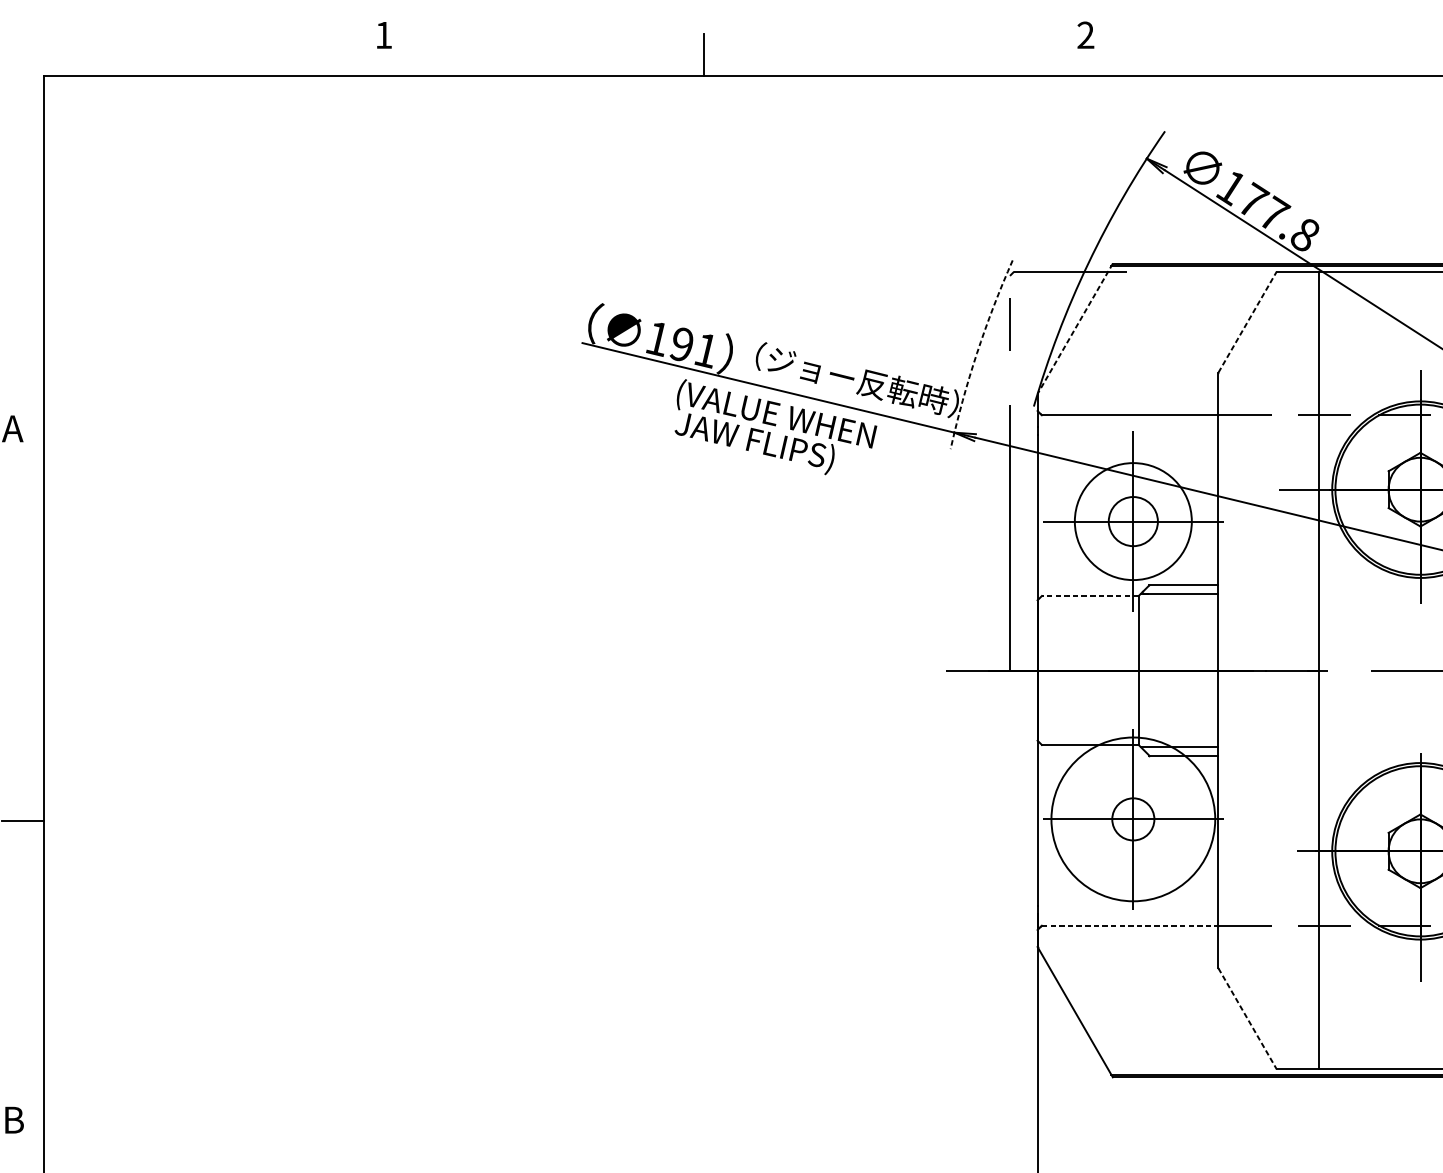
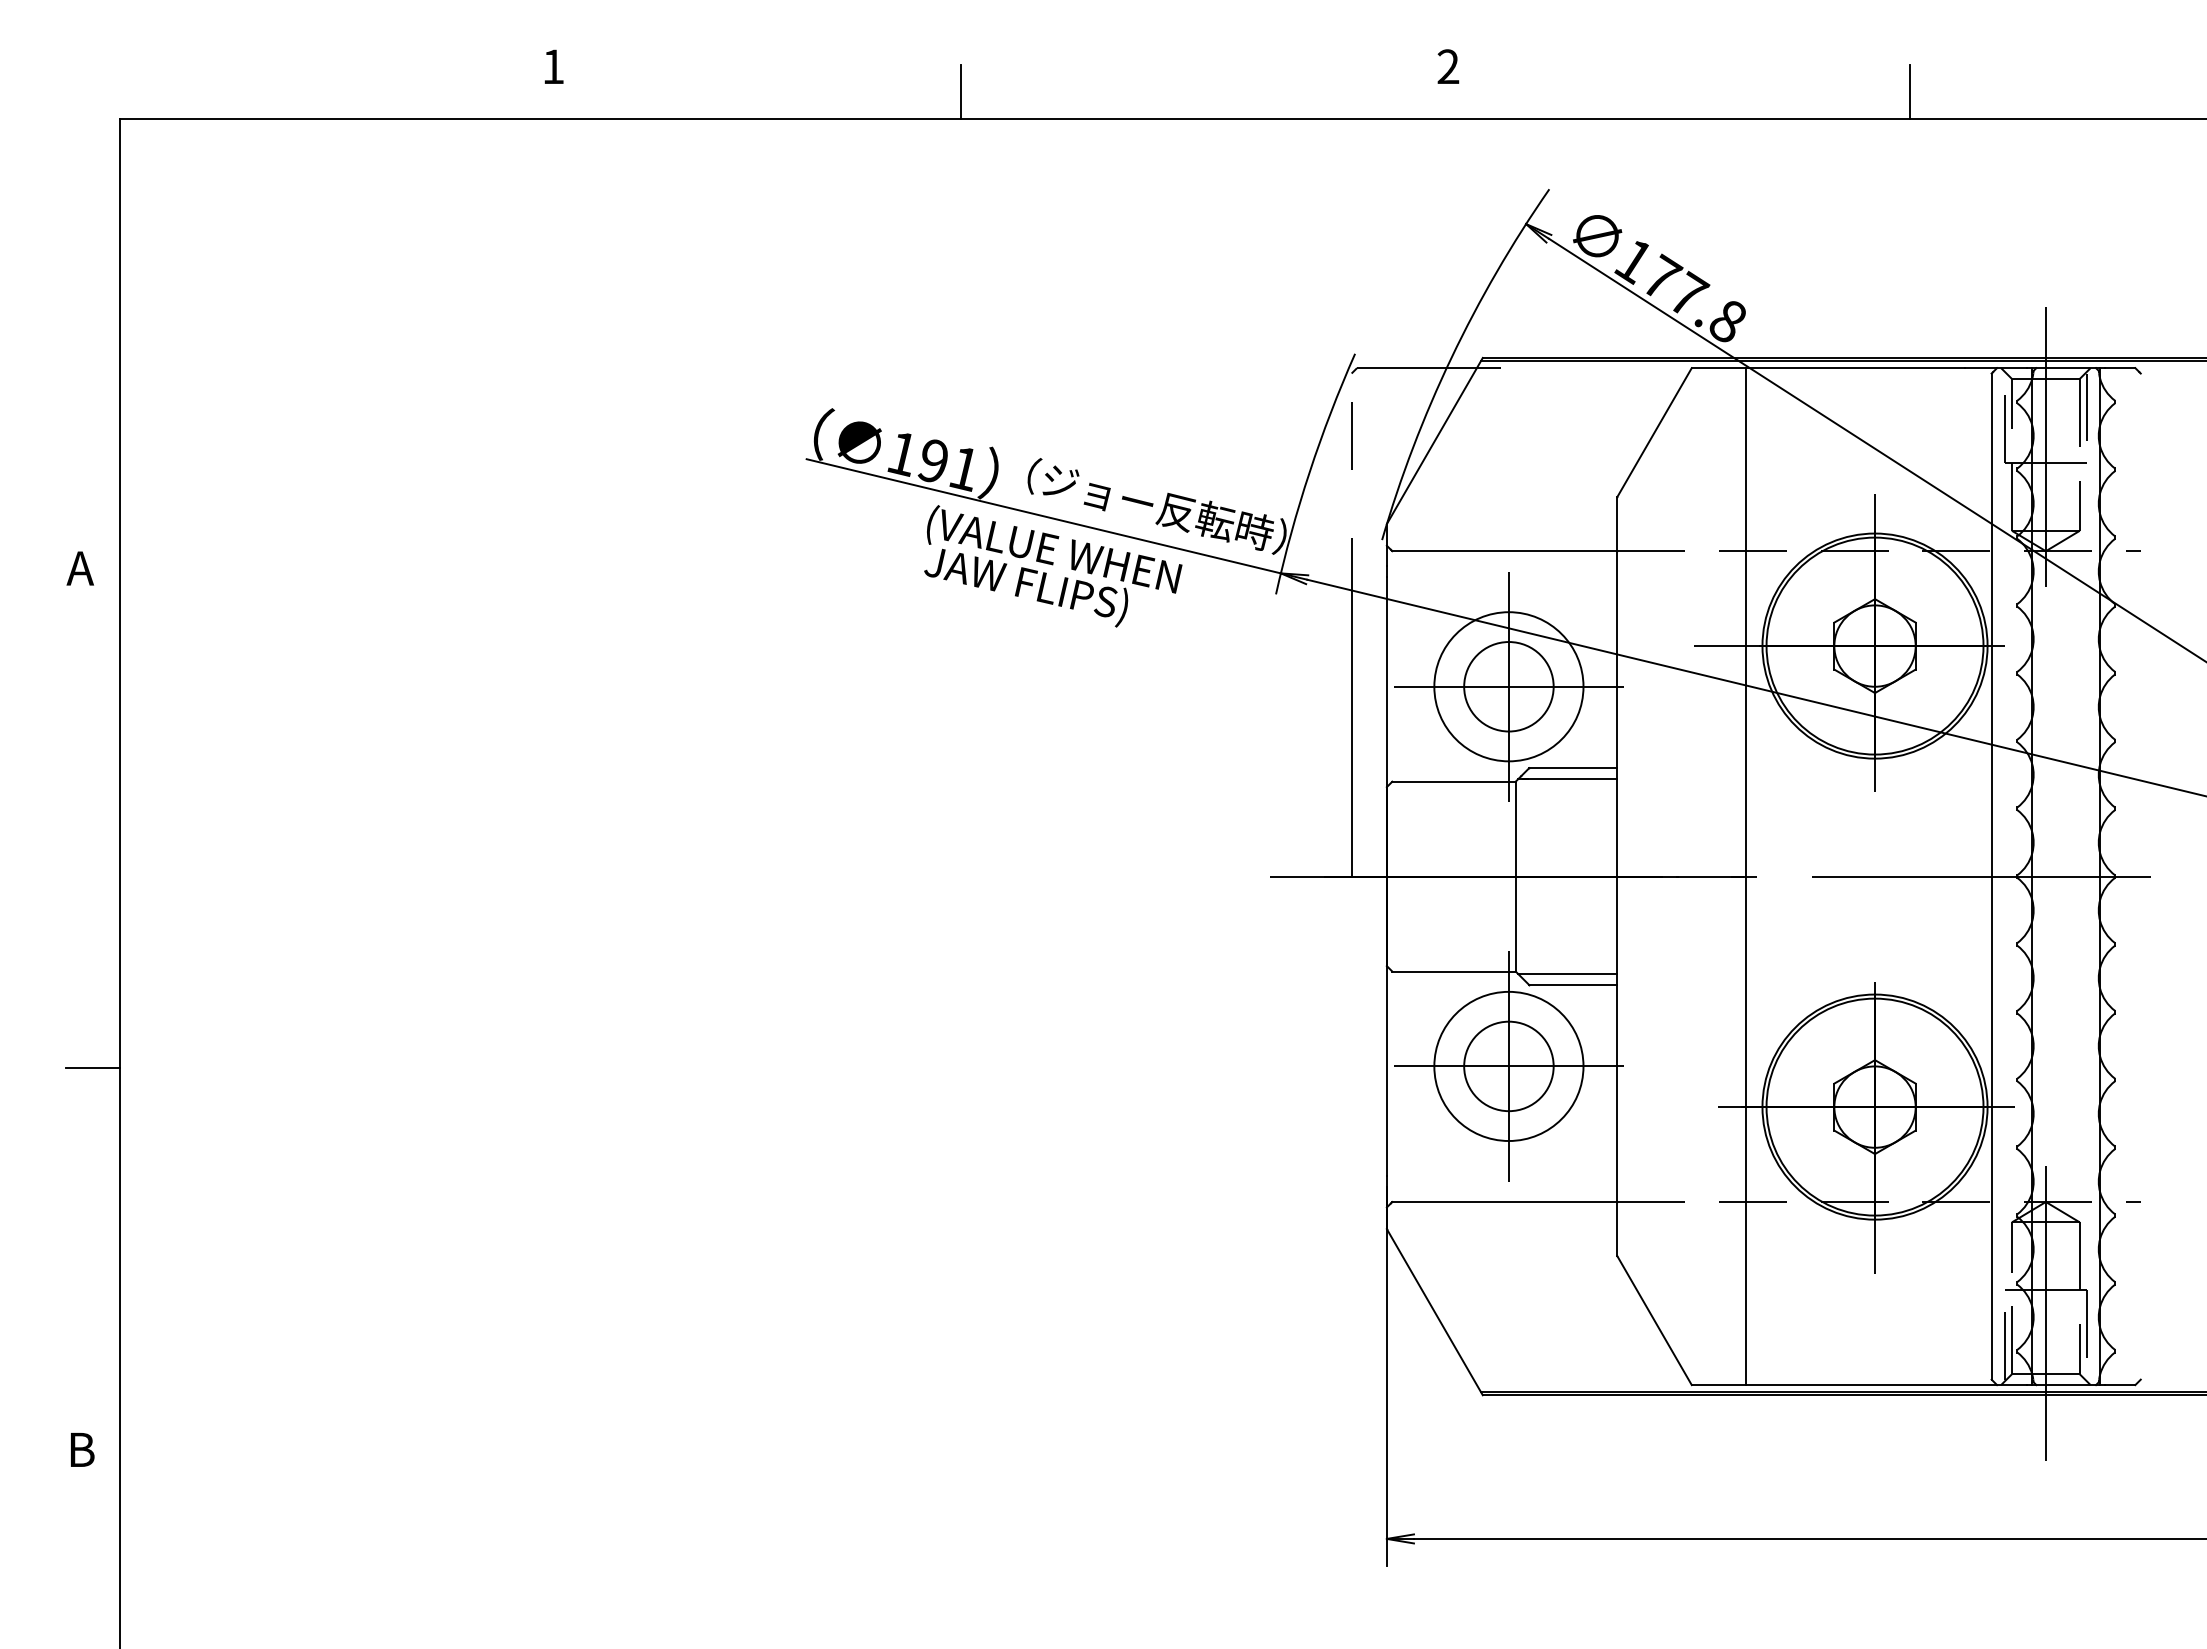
line: (1247, 322) -> (1654, 432), dashed -> solid
line: (1074, 329) -> (1434, 441), dashed -> solid
arc: (976, 353) -> (1309, 472), dashed -> solid
circle: (1133, 521) -> (1508, 686), size x1.43
line: (1090, 595) -> (1454, 781), dashed -> solid
circle: (1133, 819) -> (1508, 1066), size x0.71
circle: (1133, 819) -> (1508, 1066), size x1.67
line: (1129, 926) -> (1504, 1202), dashed -> solid
line: (1247, 1019) -> (1654, 1321), dashed -> solid

